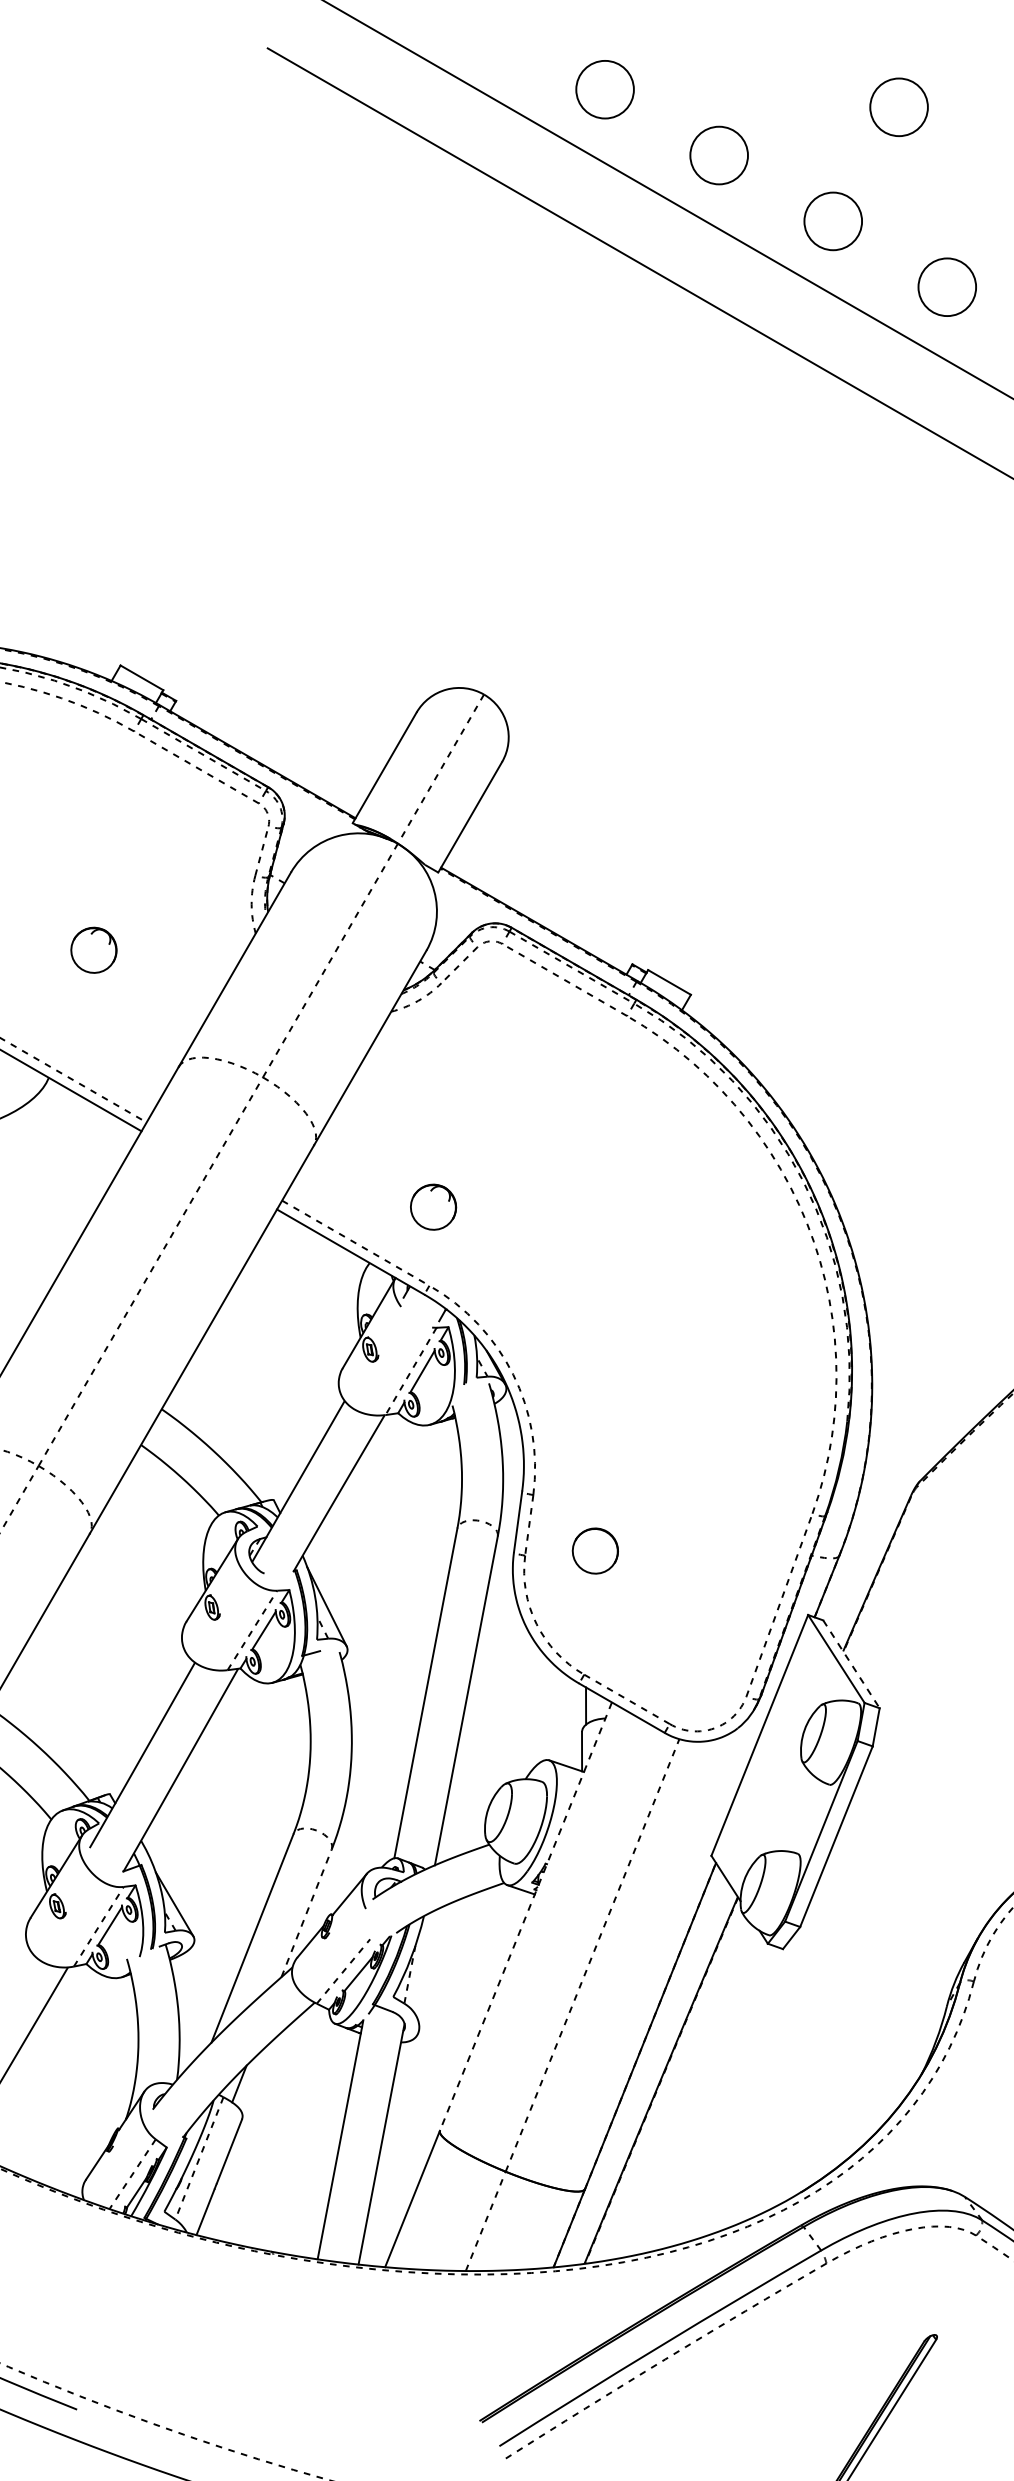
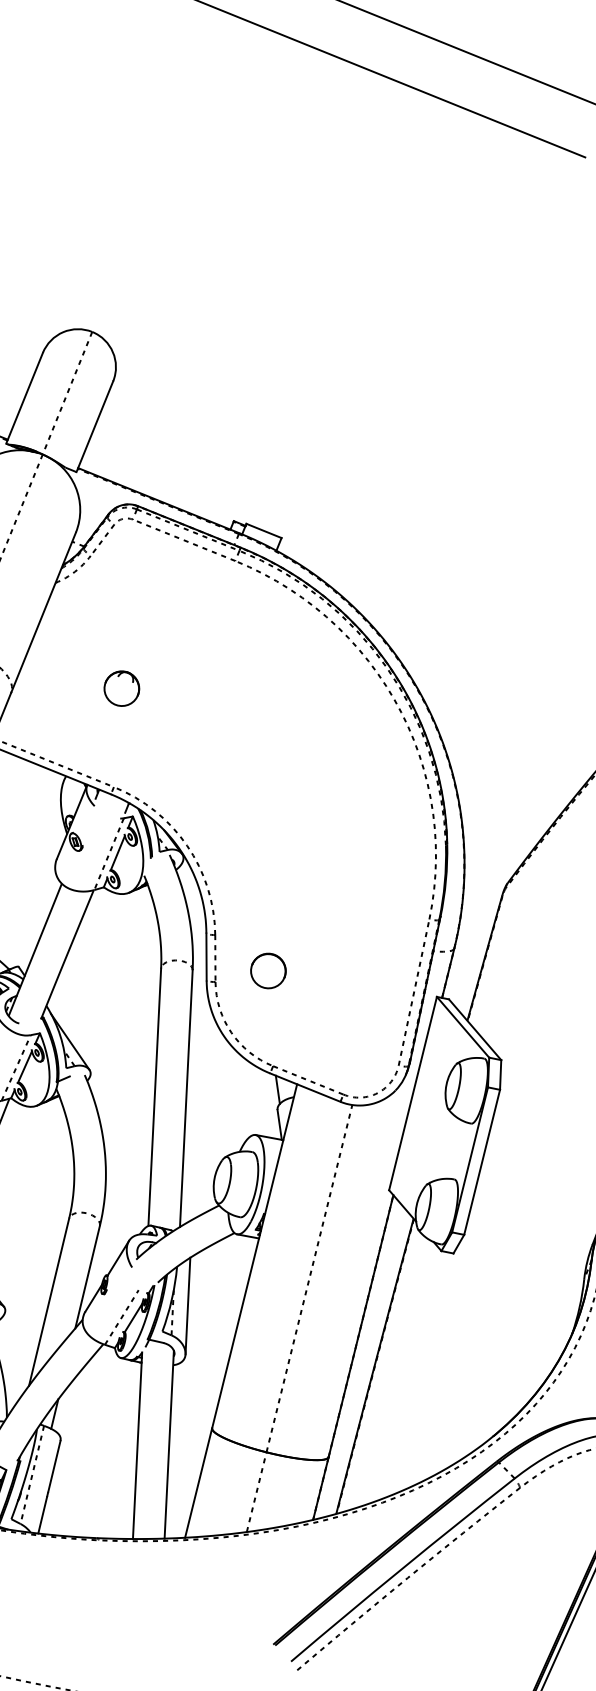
part: (433, 1206) -> (121, 688), moved
line: (851, 1664) -> (475, 1029), dashed -> solid
line: (306, 1913) -> (87, 1277), dashed -> solid
line: (525, 1916) -> (254, 1256), dashed -> solid
line: (430, 1968) -> (187, 1305), added

